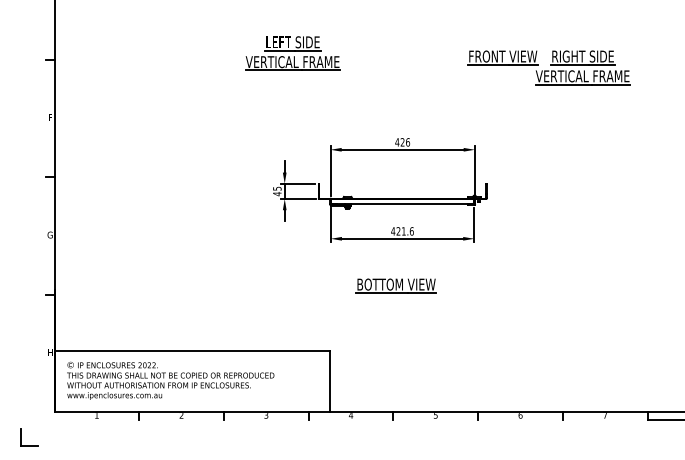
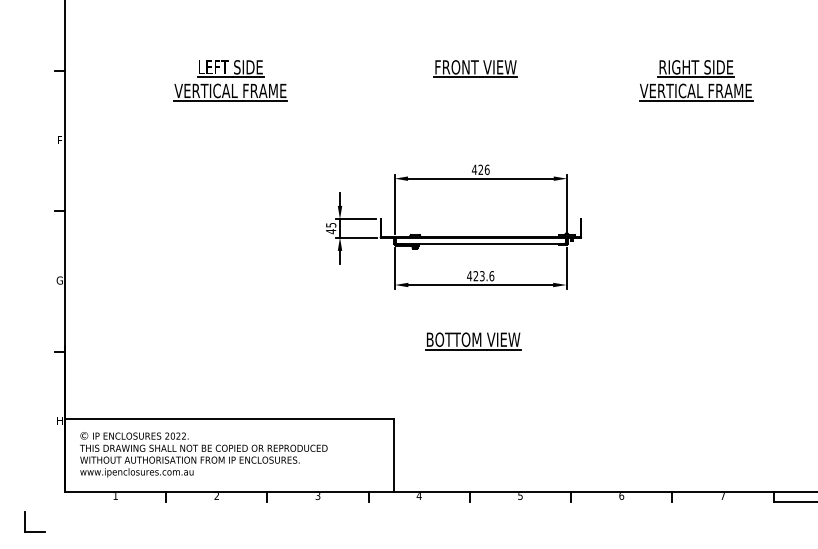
part: (292, 53) -> (230, 80), moved
part: (502, 57) -> (475, 68), moved
text: (404, 231) -> (482, 276), 421.6 -> 423.6

